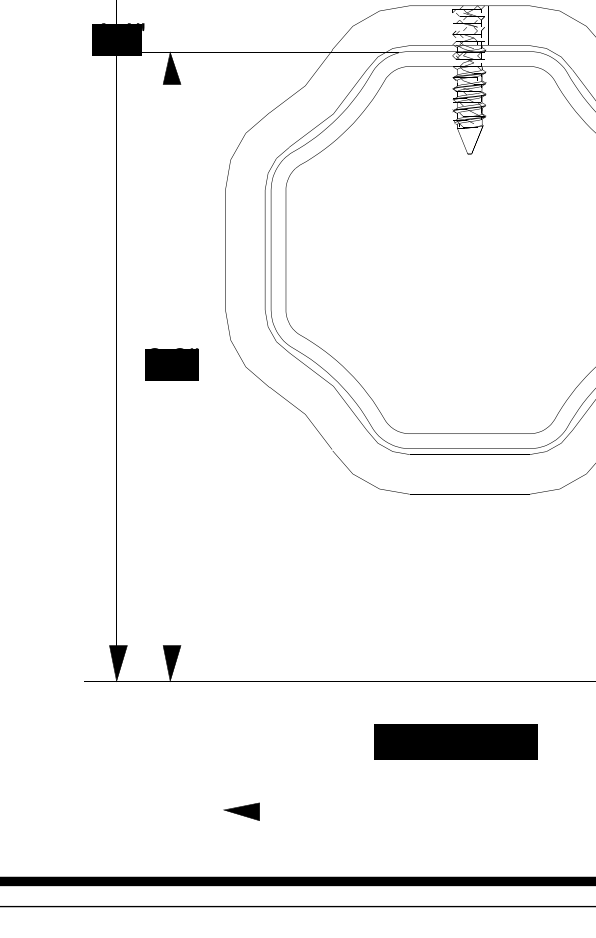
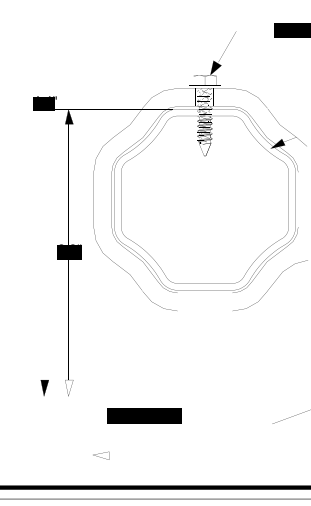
fill: (172, 664) -> (69, 388), removed
text: (455, 740) -> (144, 415), moved
fill: (240, 811) -> (100, 455), removed

